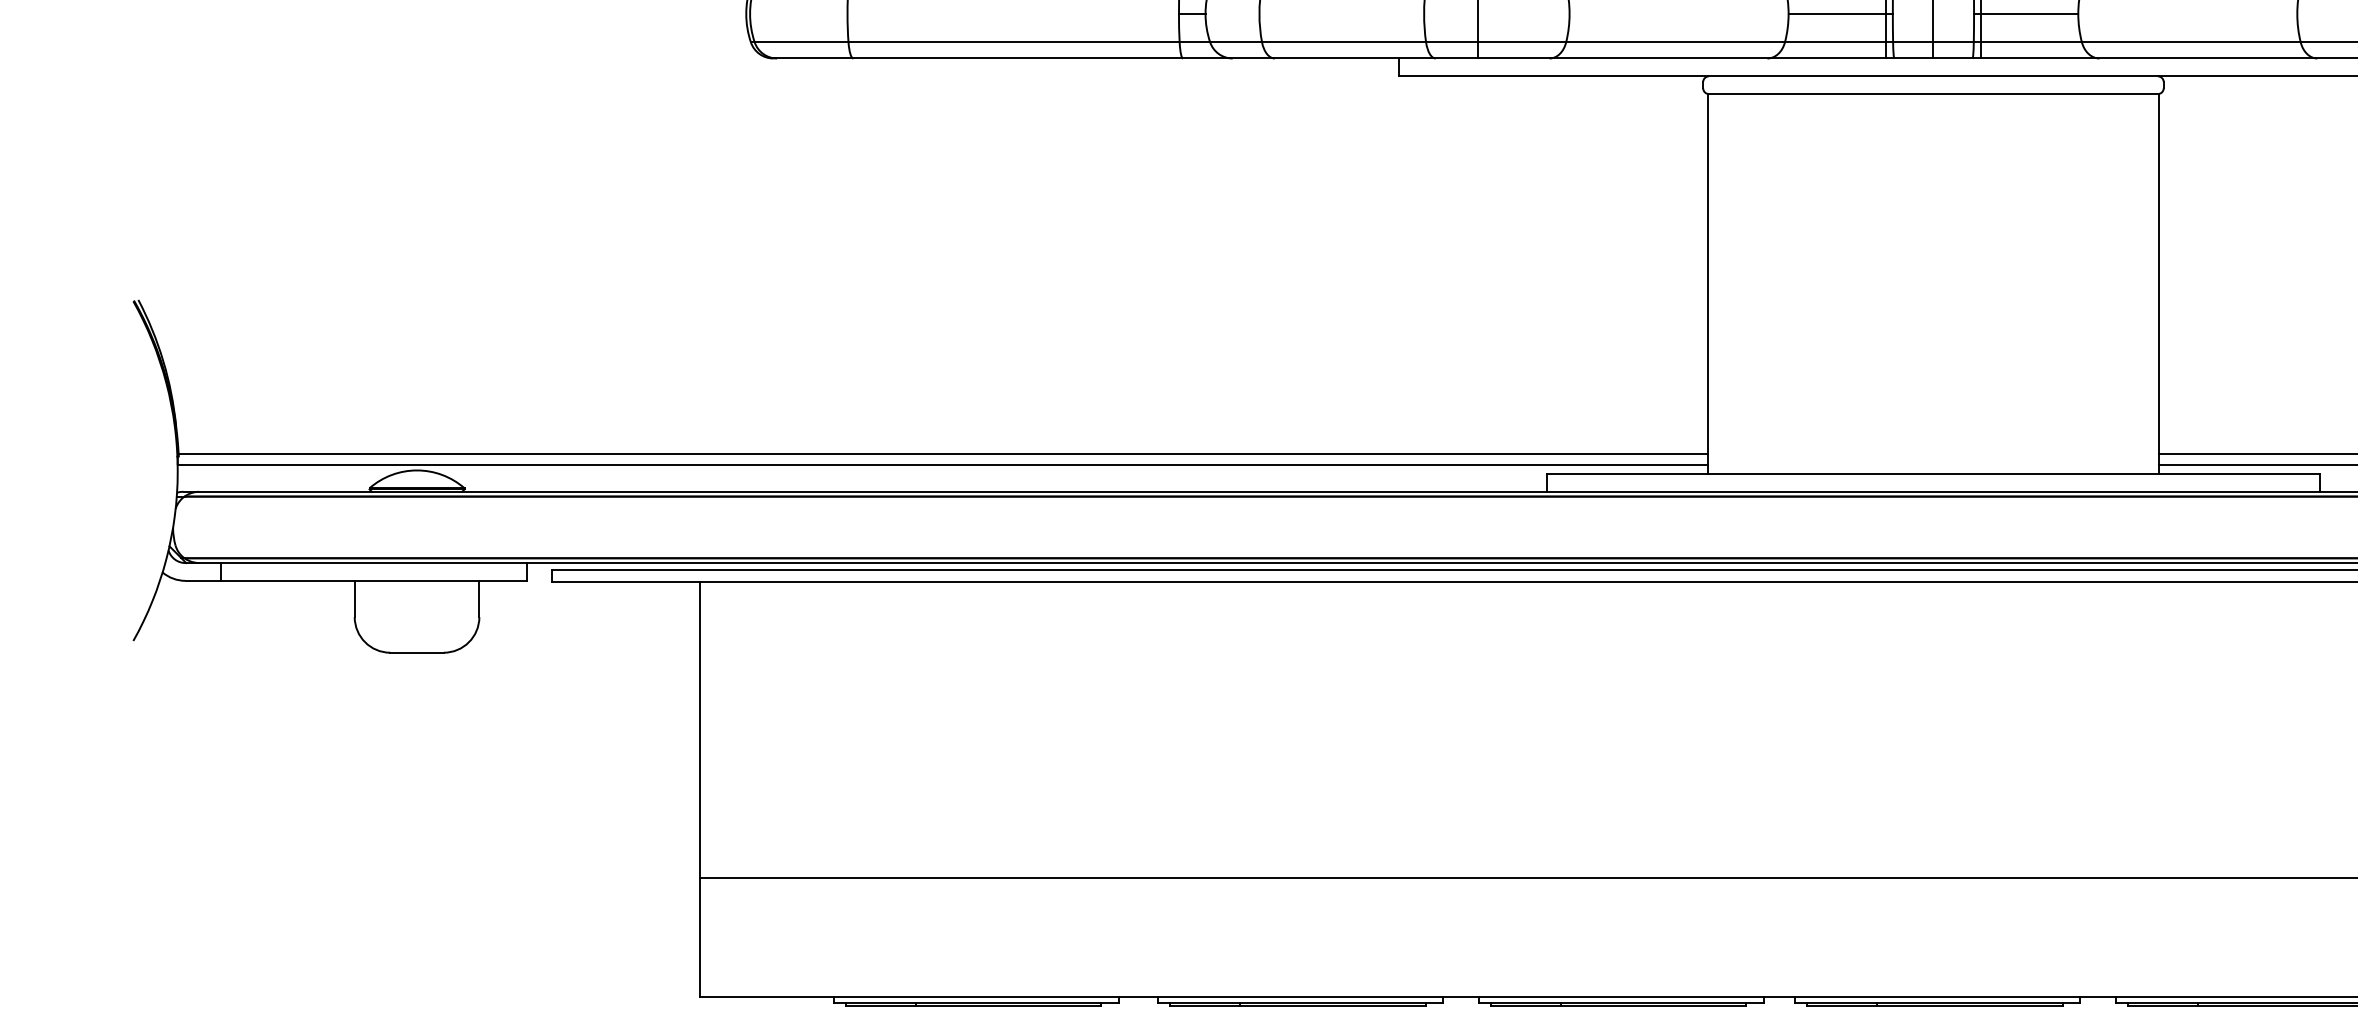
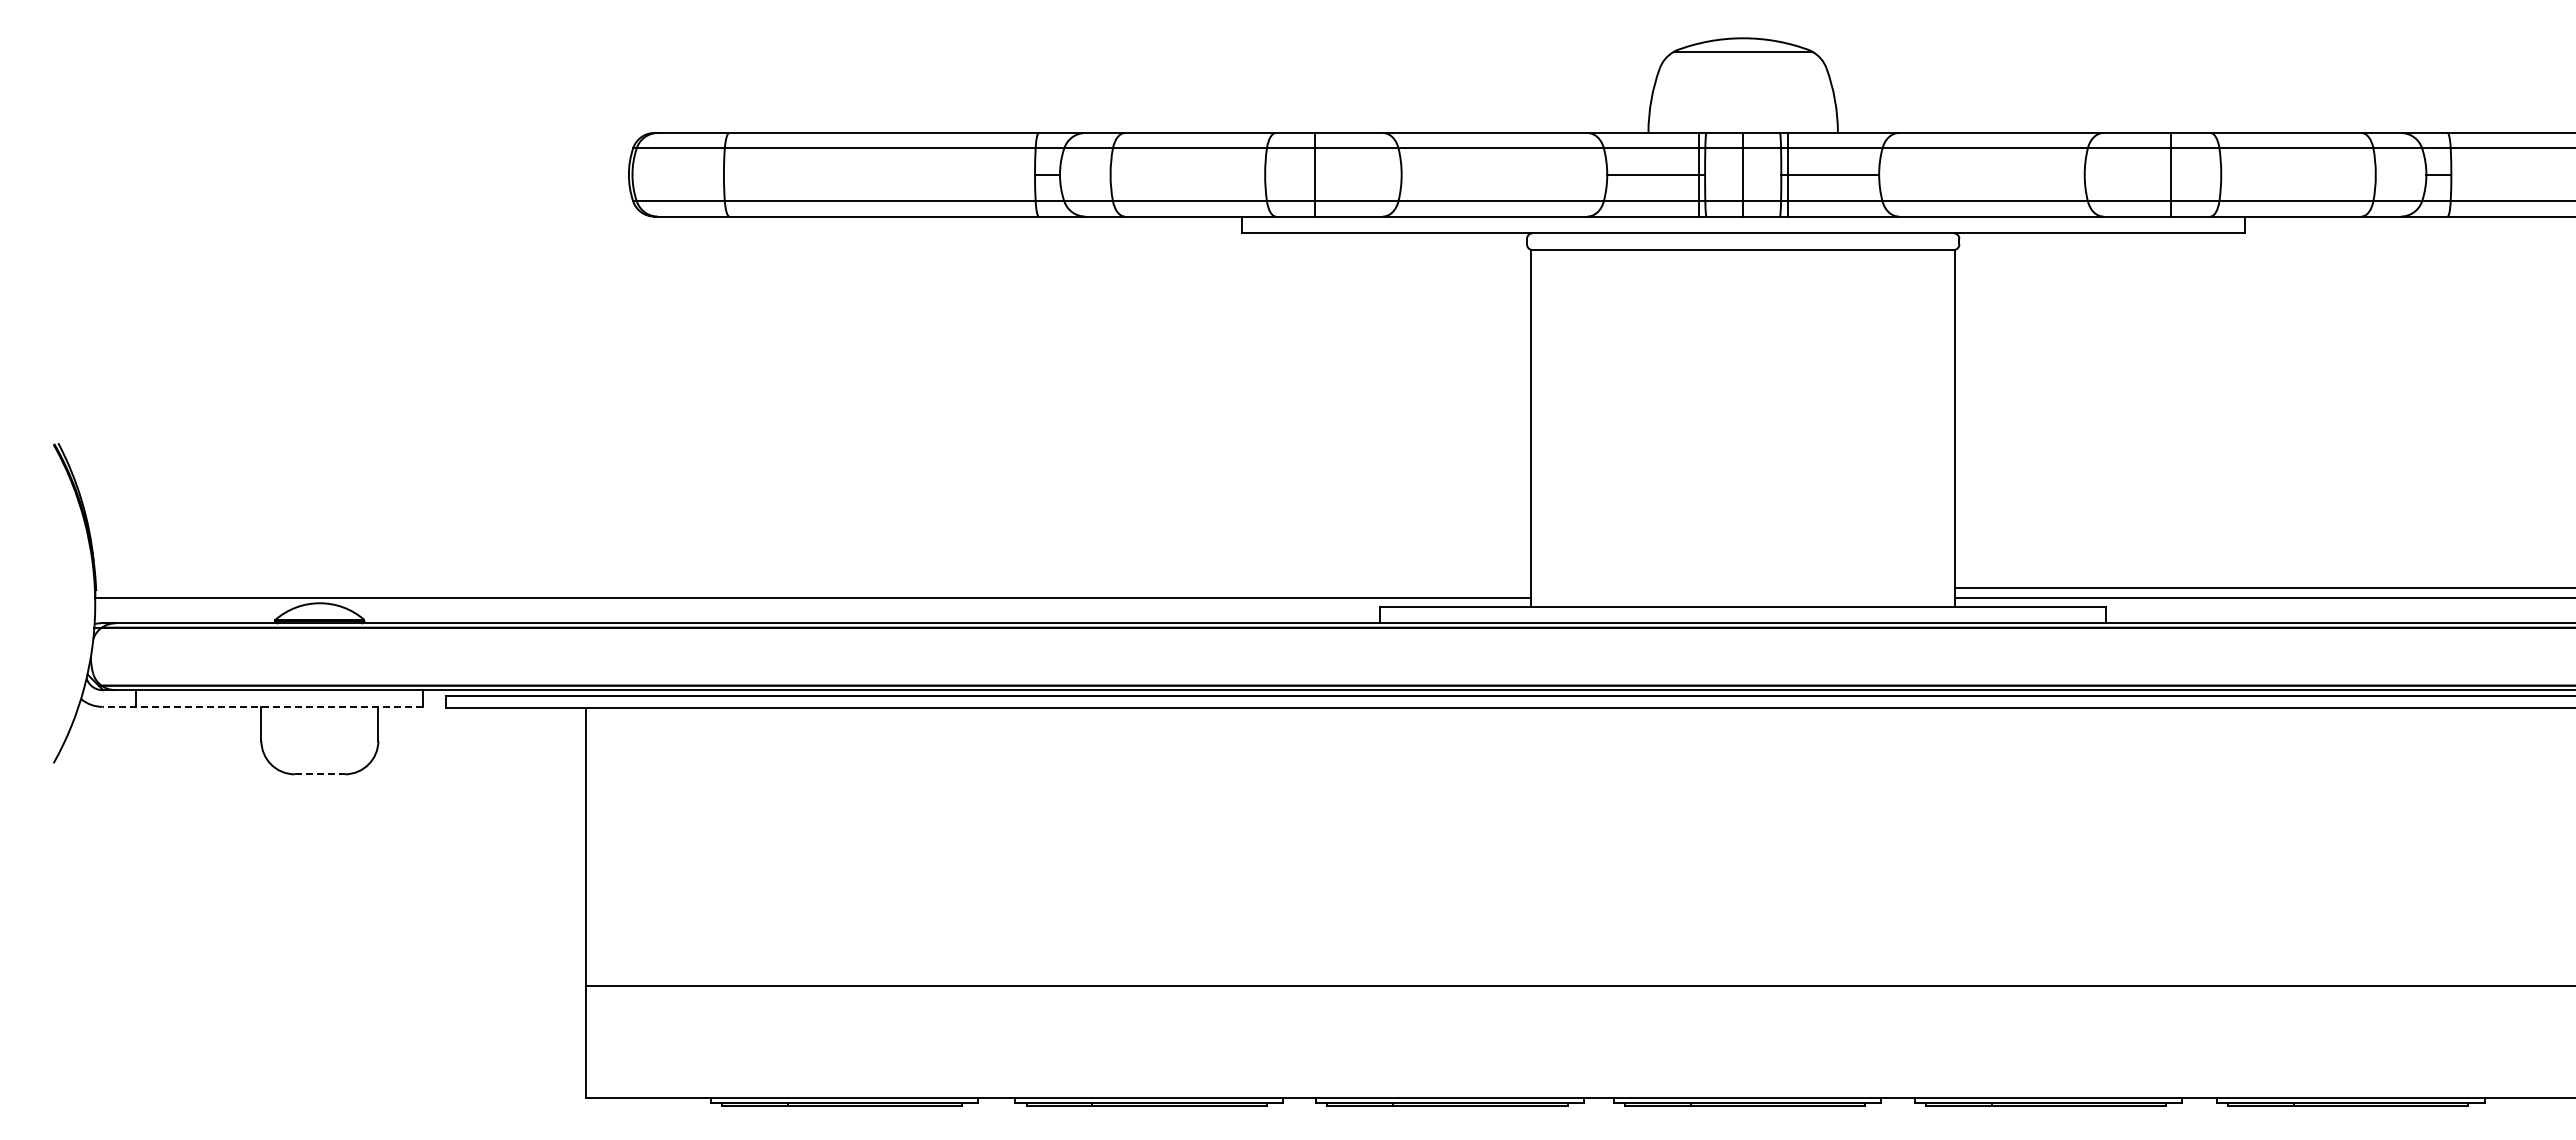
line: (942, 453) -> (813, 587), removed
line: (355, 580) -> (262, 706), solid -> dashed
line: (417, 652) -> (320, 774), solid -> dashed

